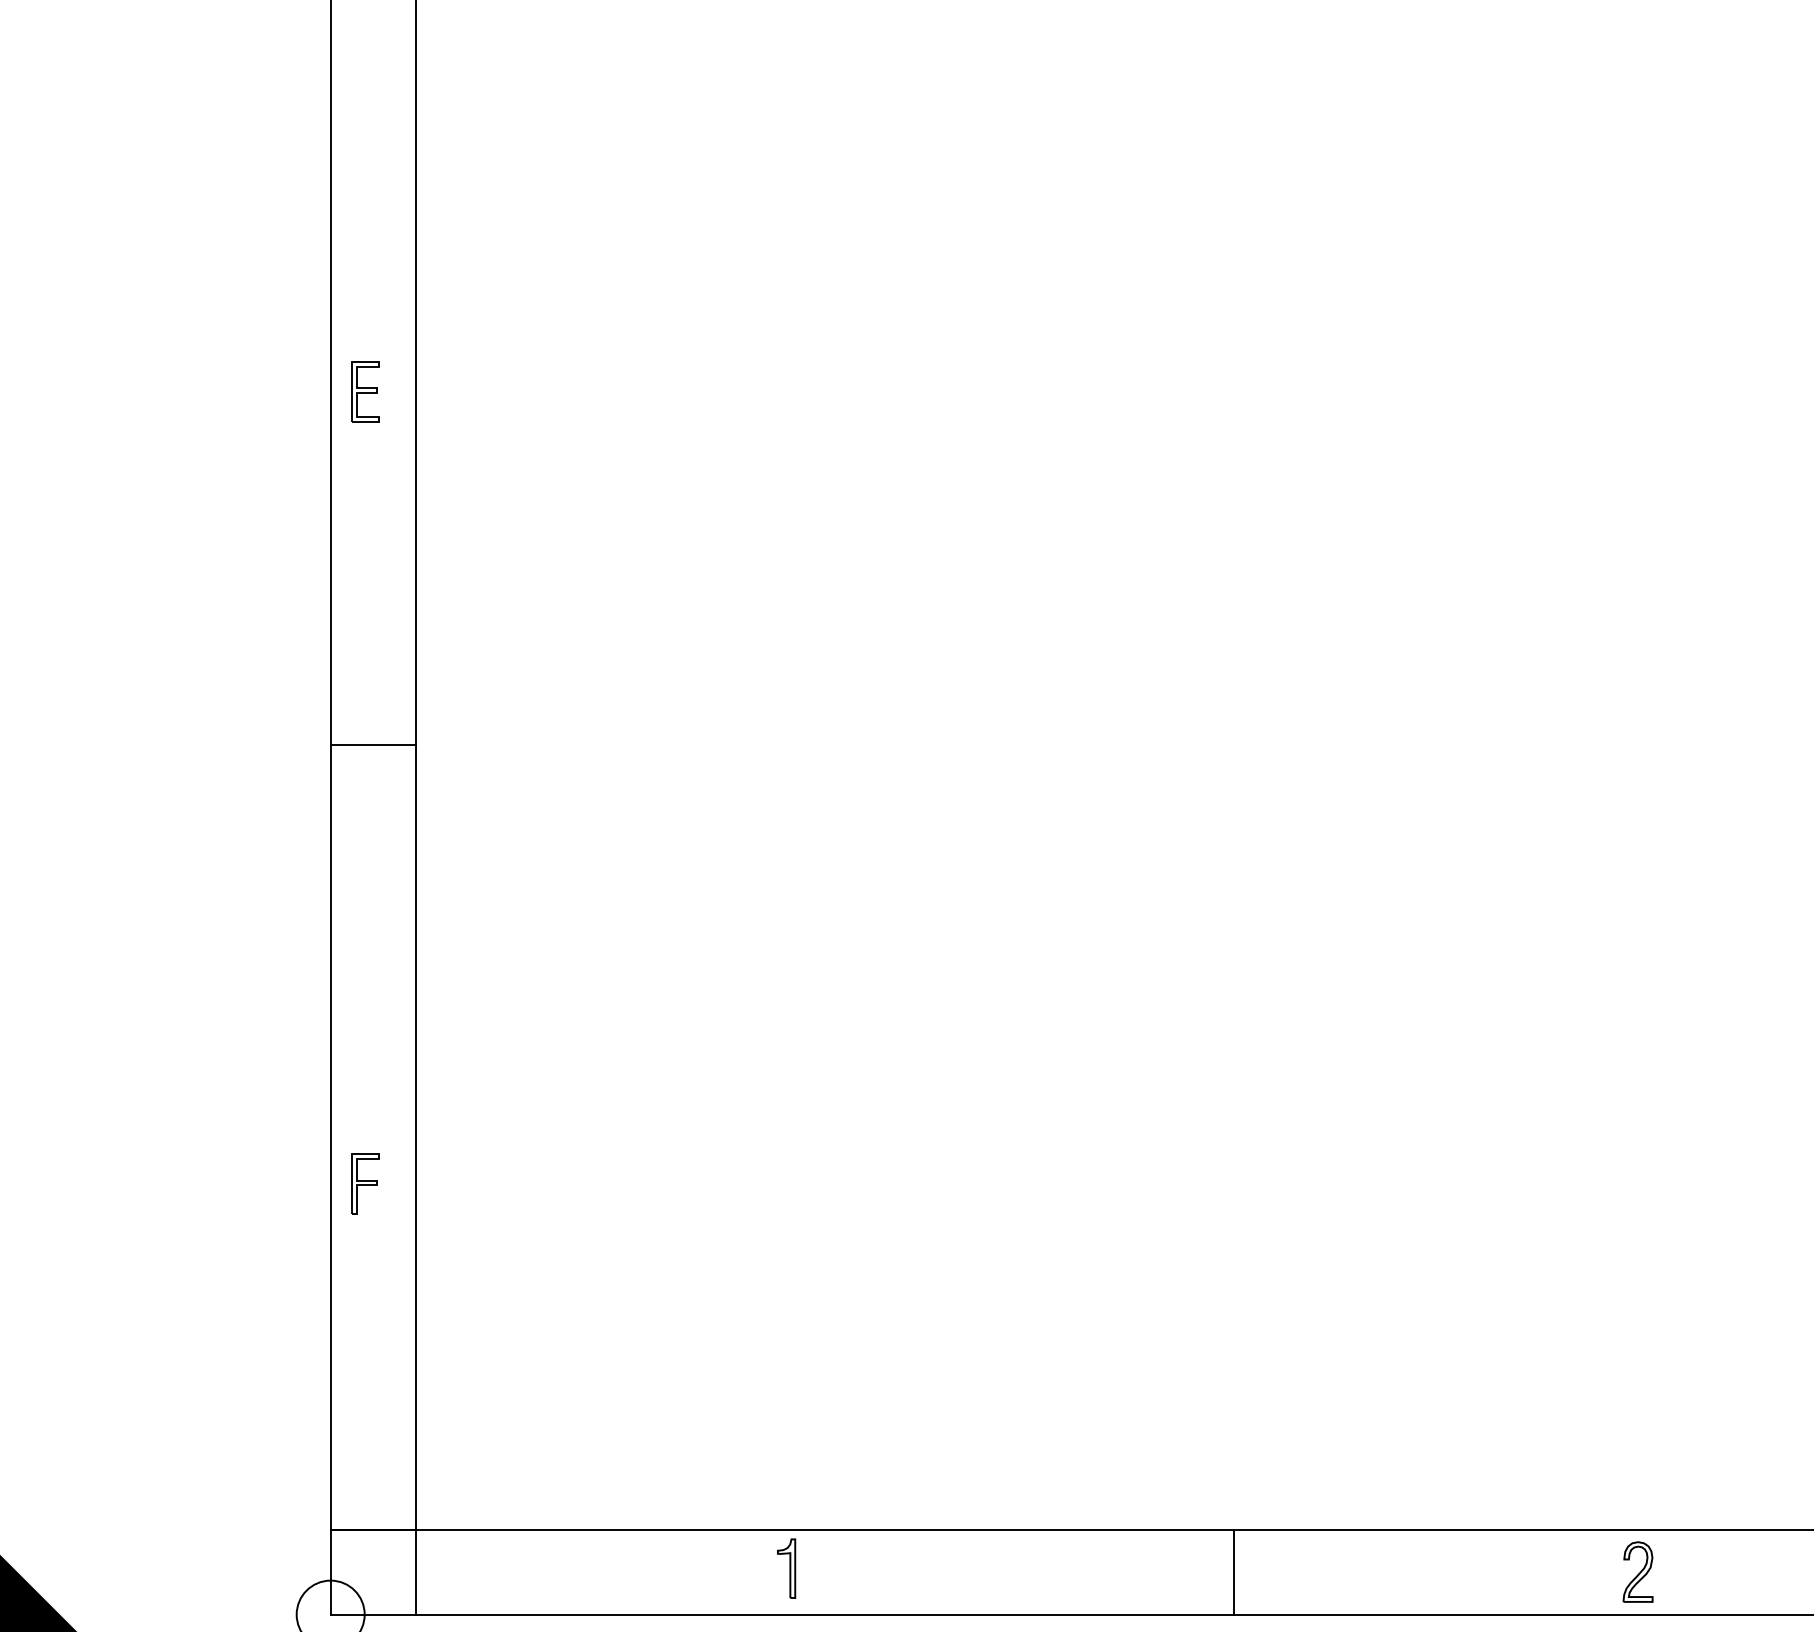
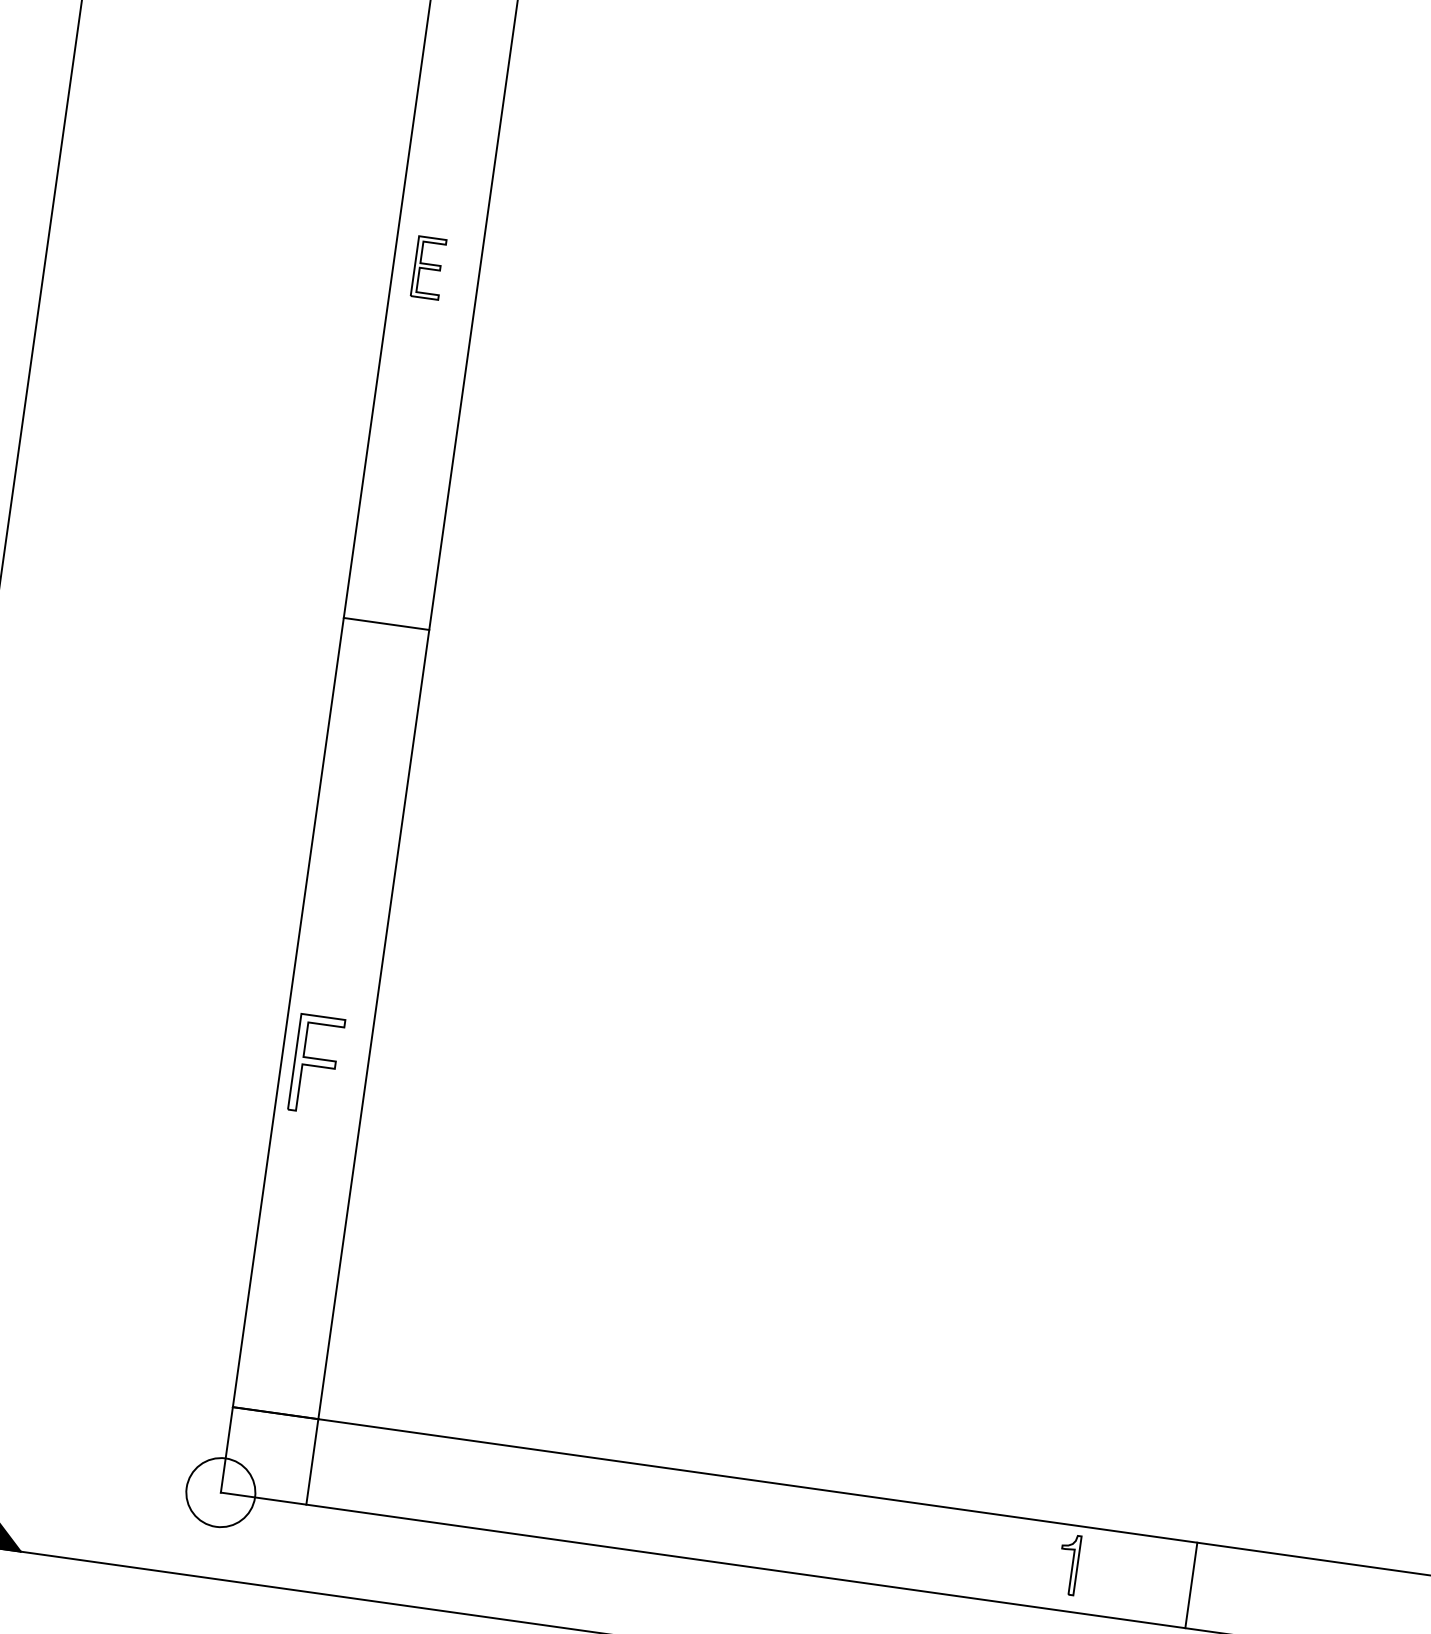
part: (365, 1183) -> (316, 1064), size x1.6
part: (786, 1568) -> (1068, 1564), moved
line: (1233, 1571) -> (1190, 1584), moved

